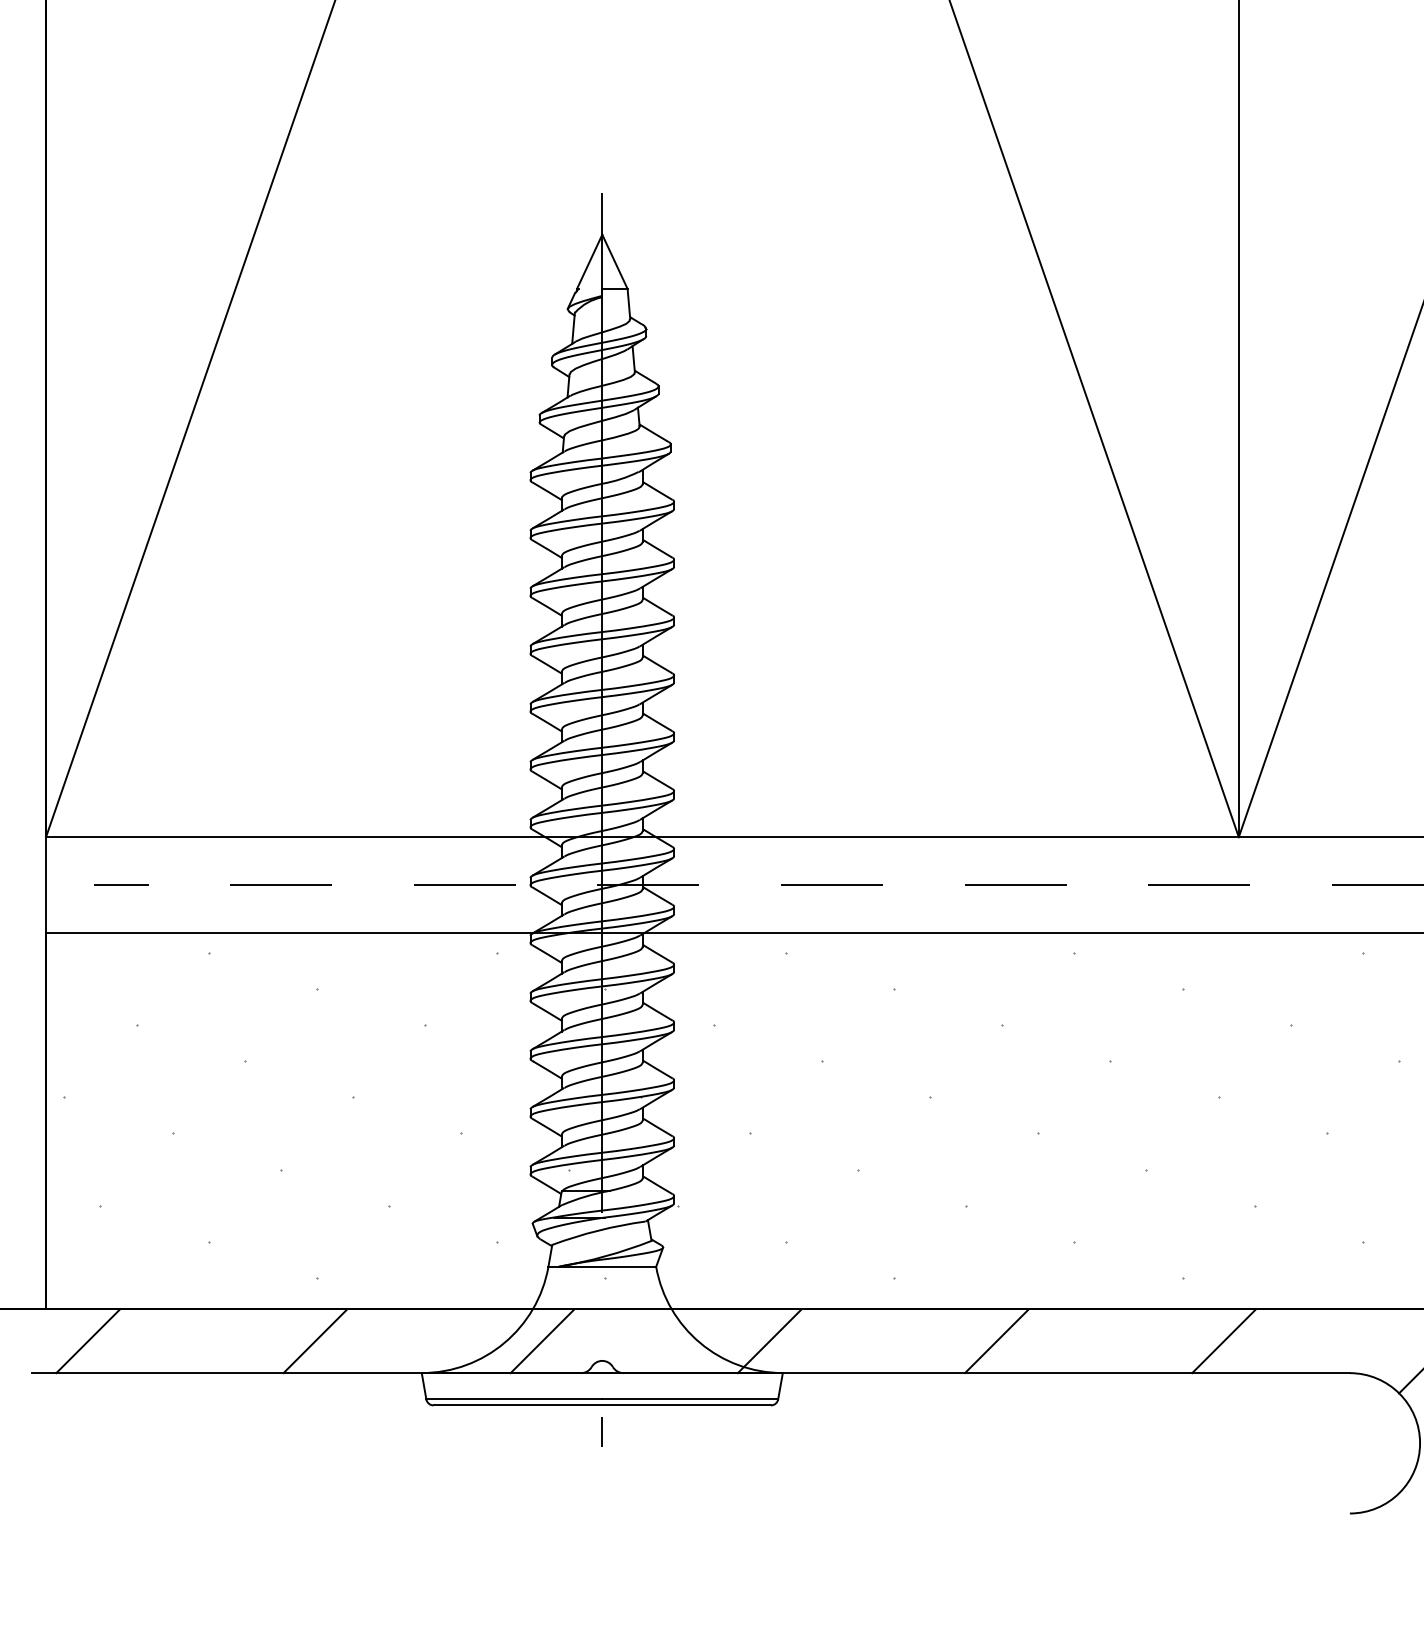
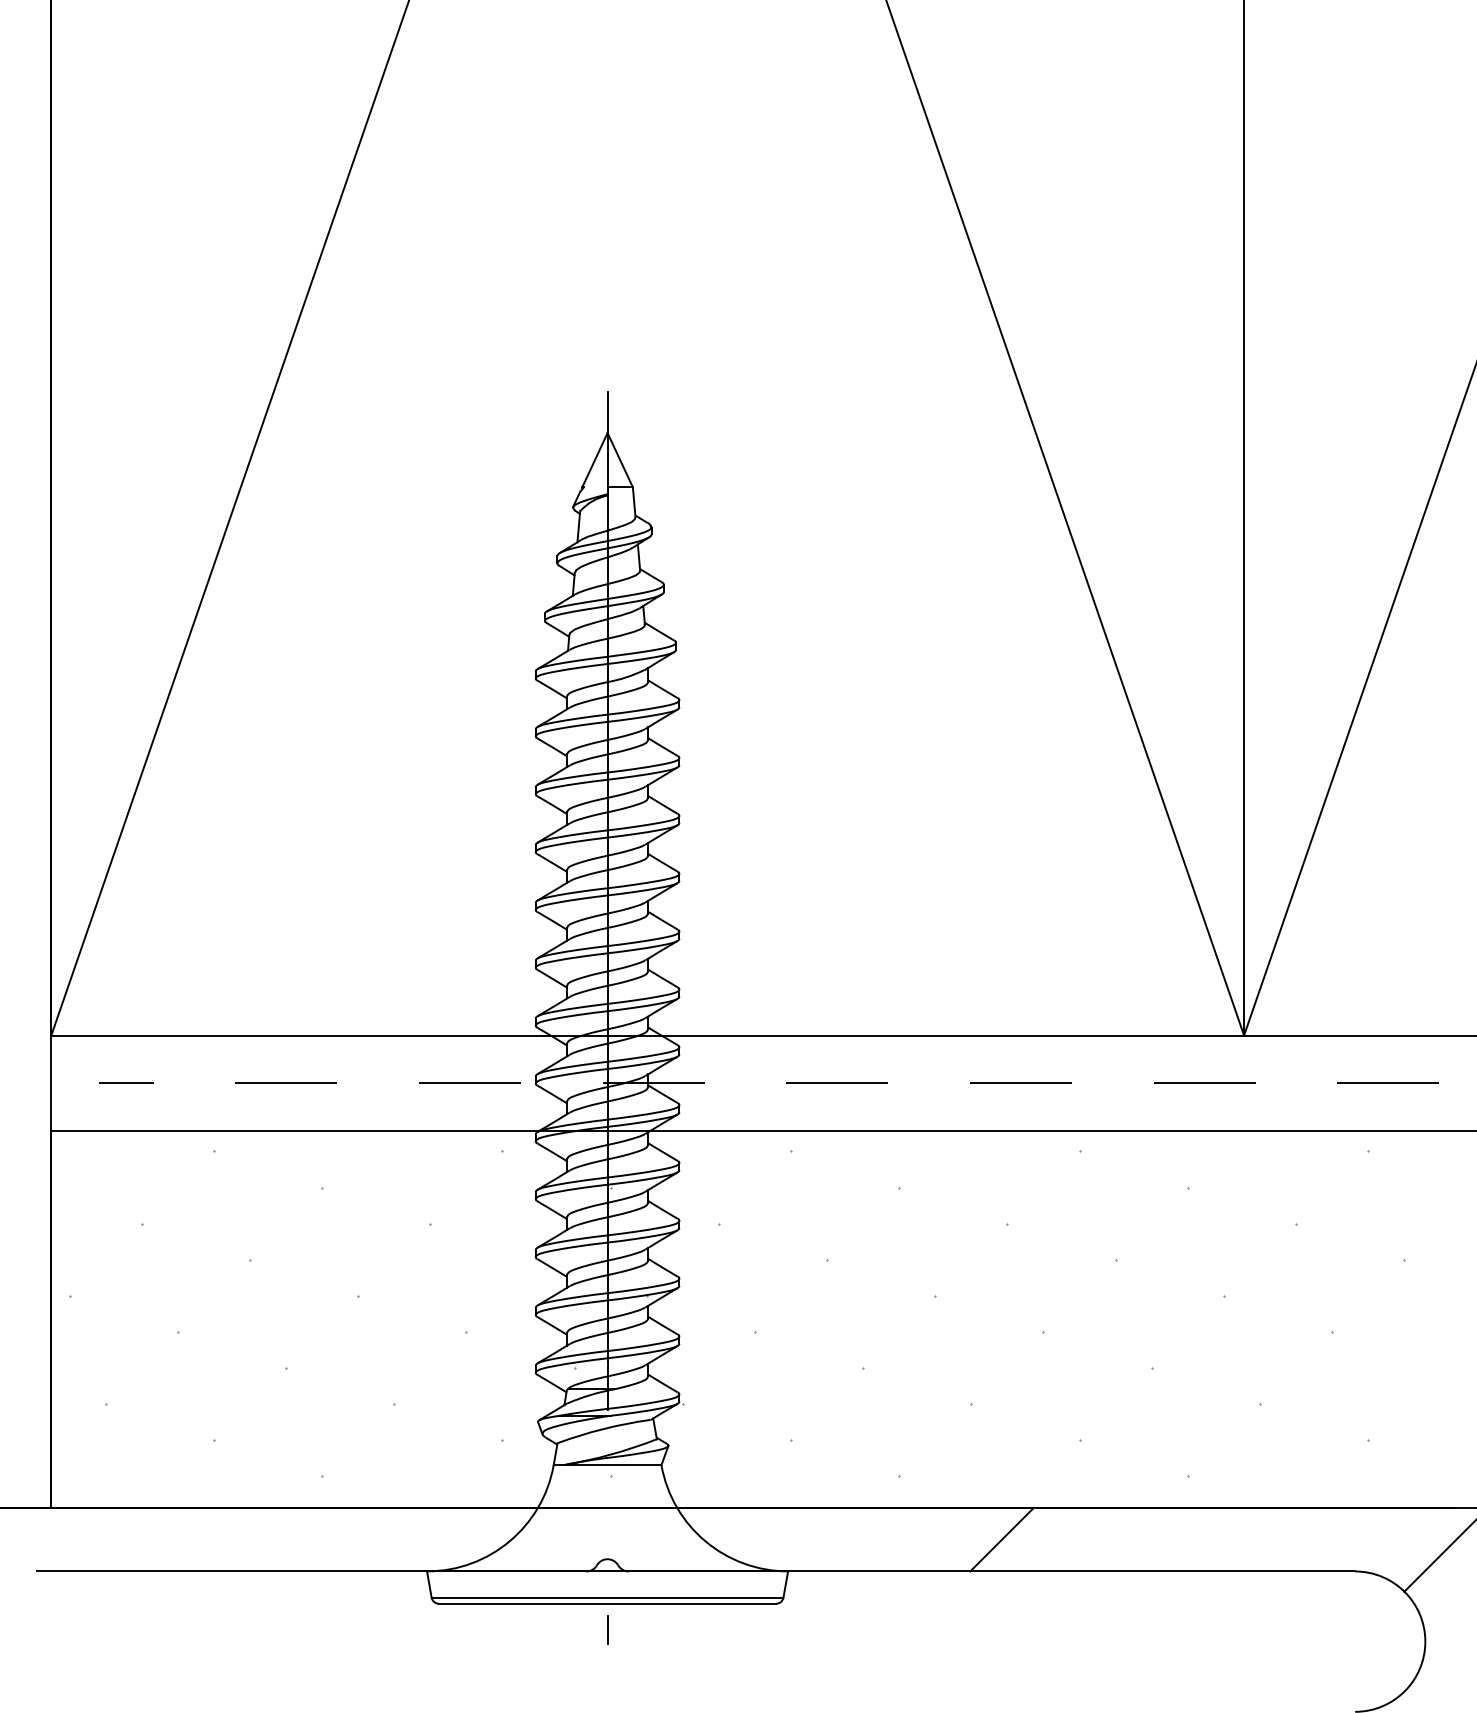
line: (88, 1341) -> (93, 1539), removed
line: (315, 1341) -> (320, 1539), removed
line: (542, 1341) -> (547, 1539), removed
line: (769, 1341) -> (774, 1539), removed
line: (1224, 1341) -> (1229, 1539), removed

